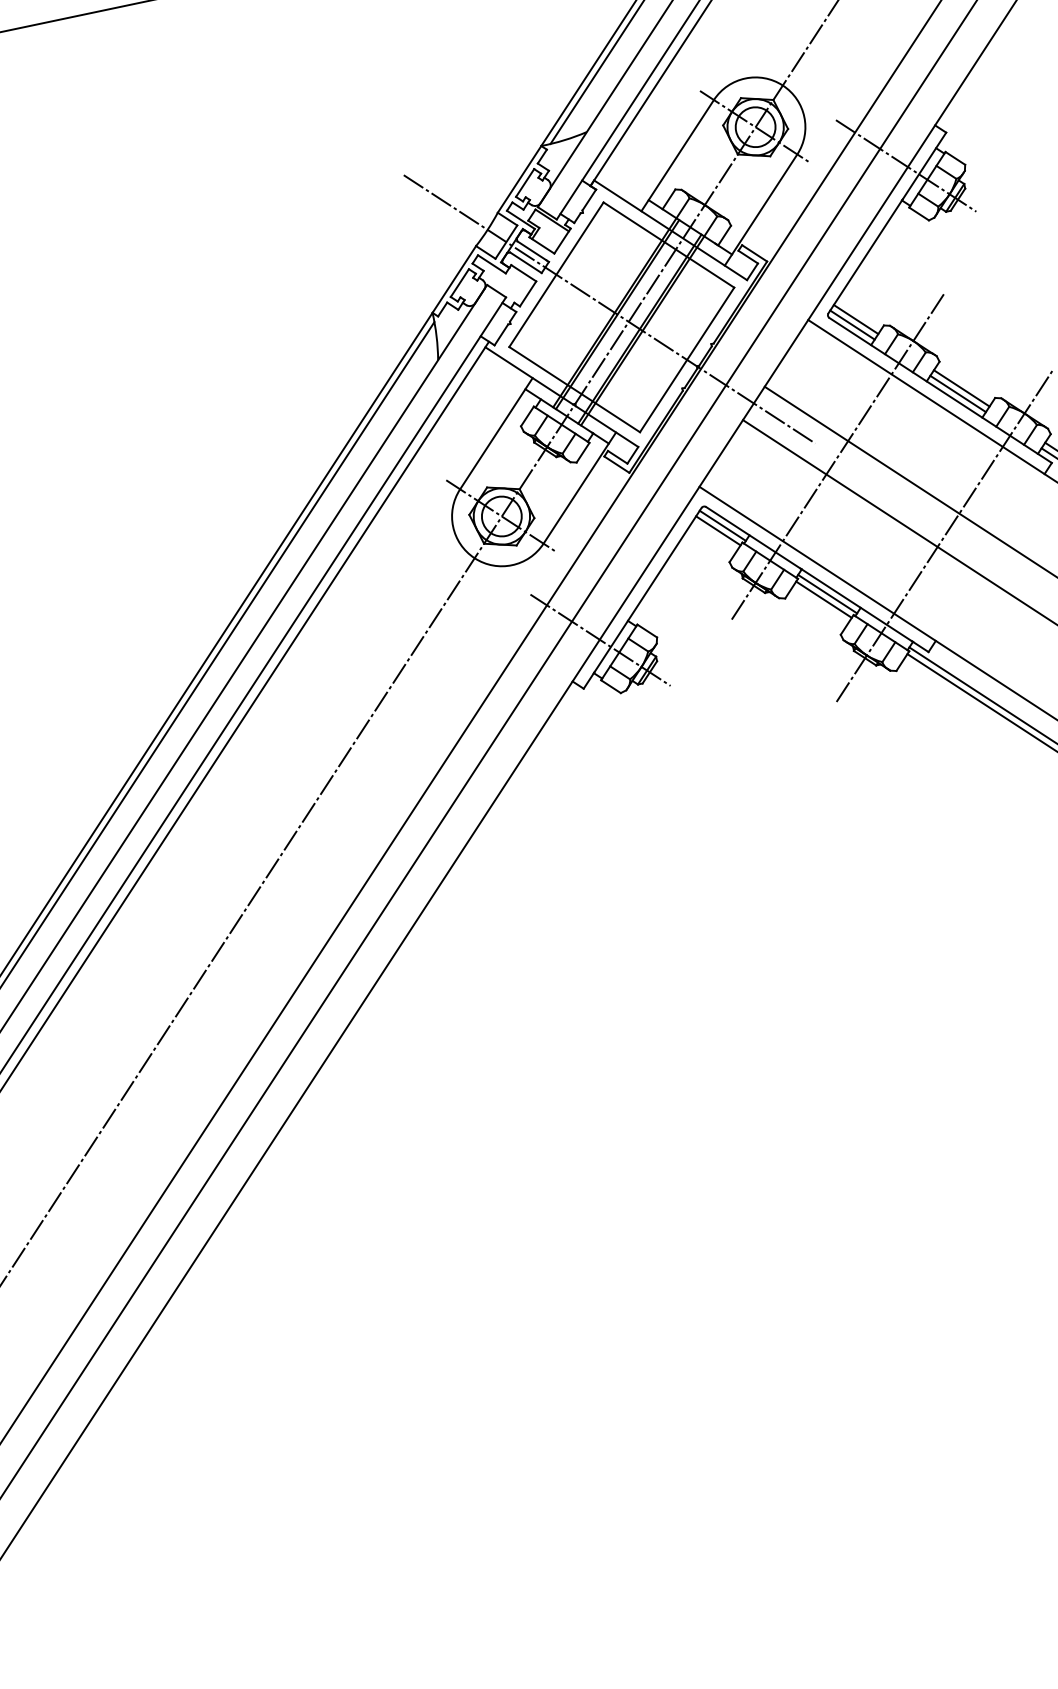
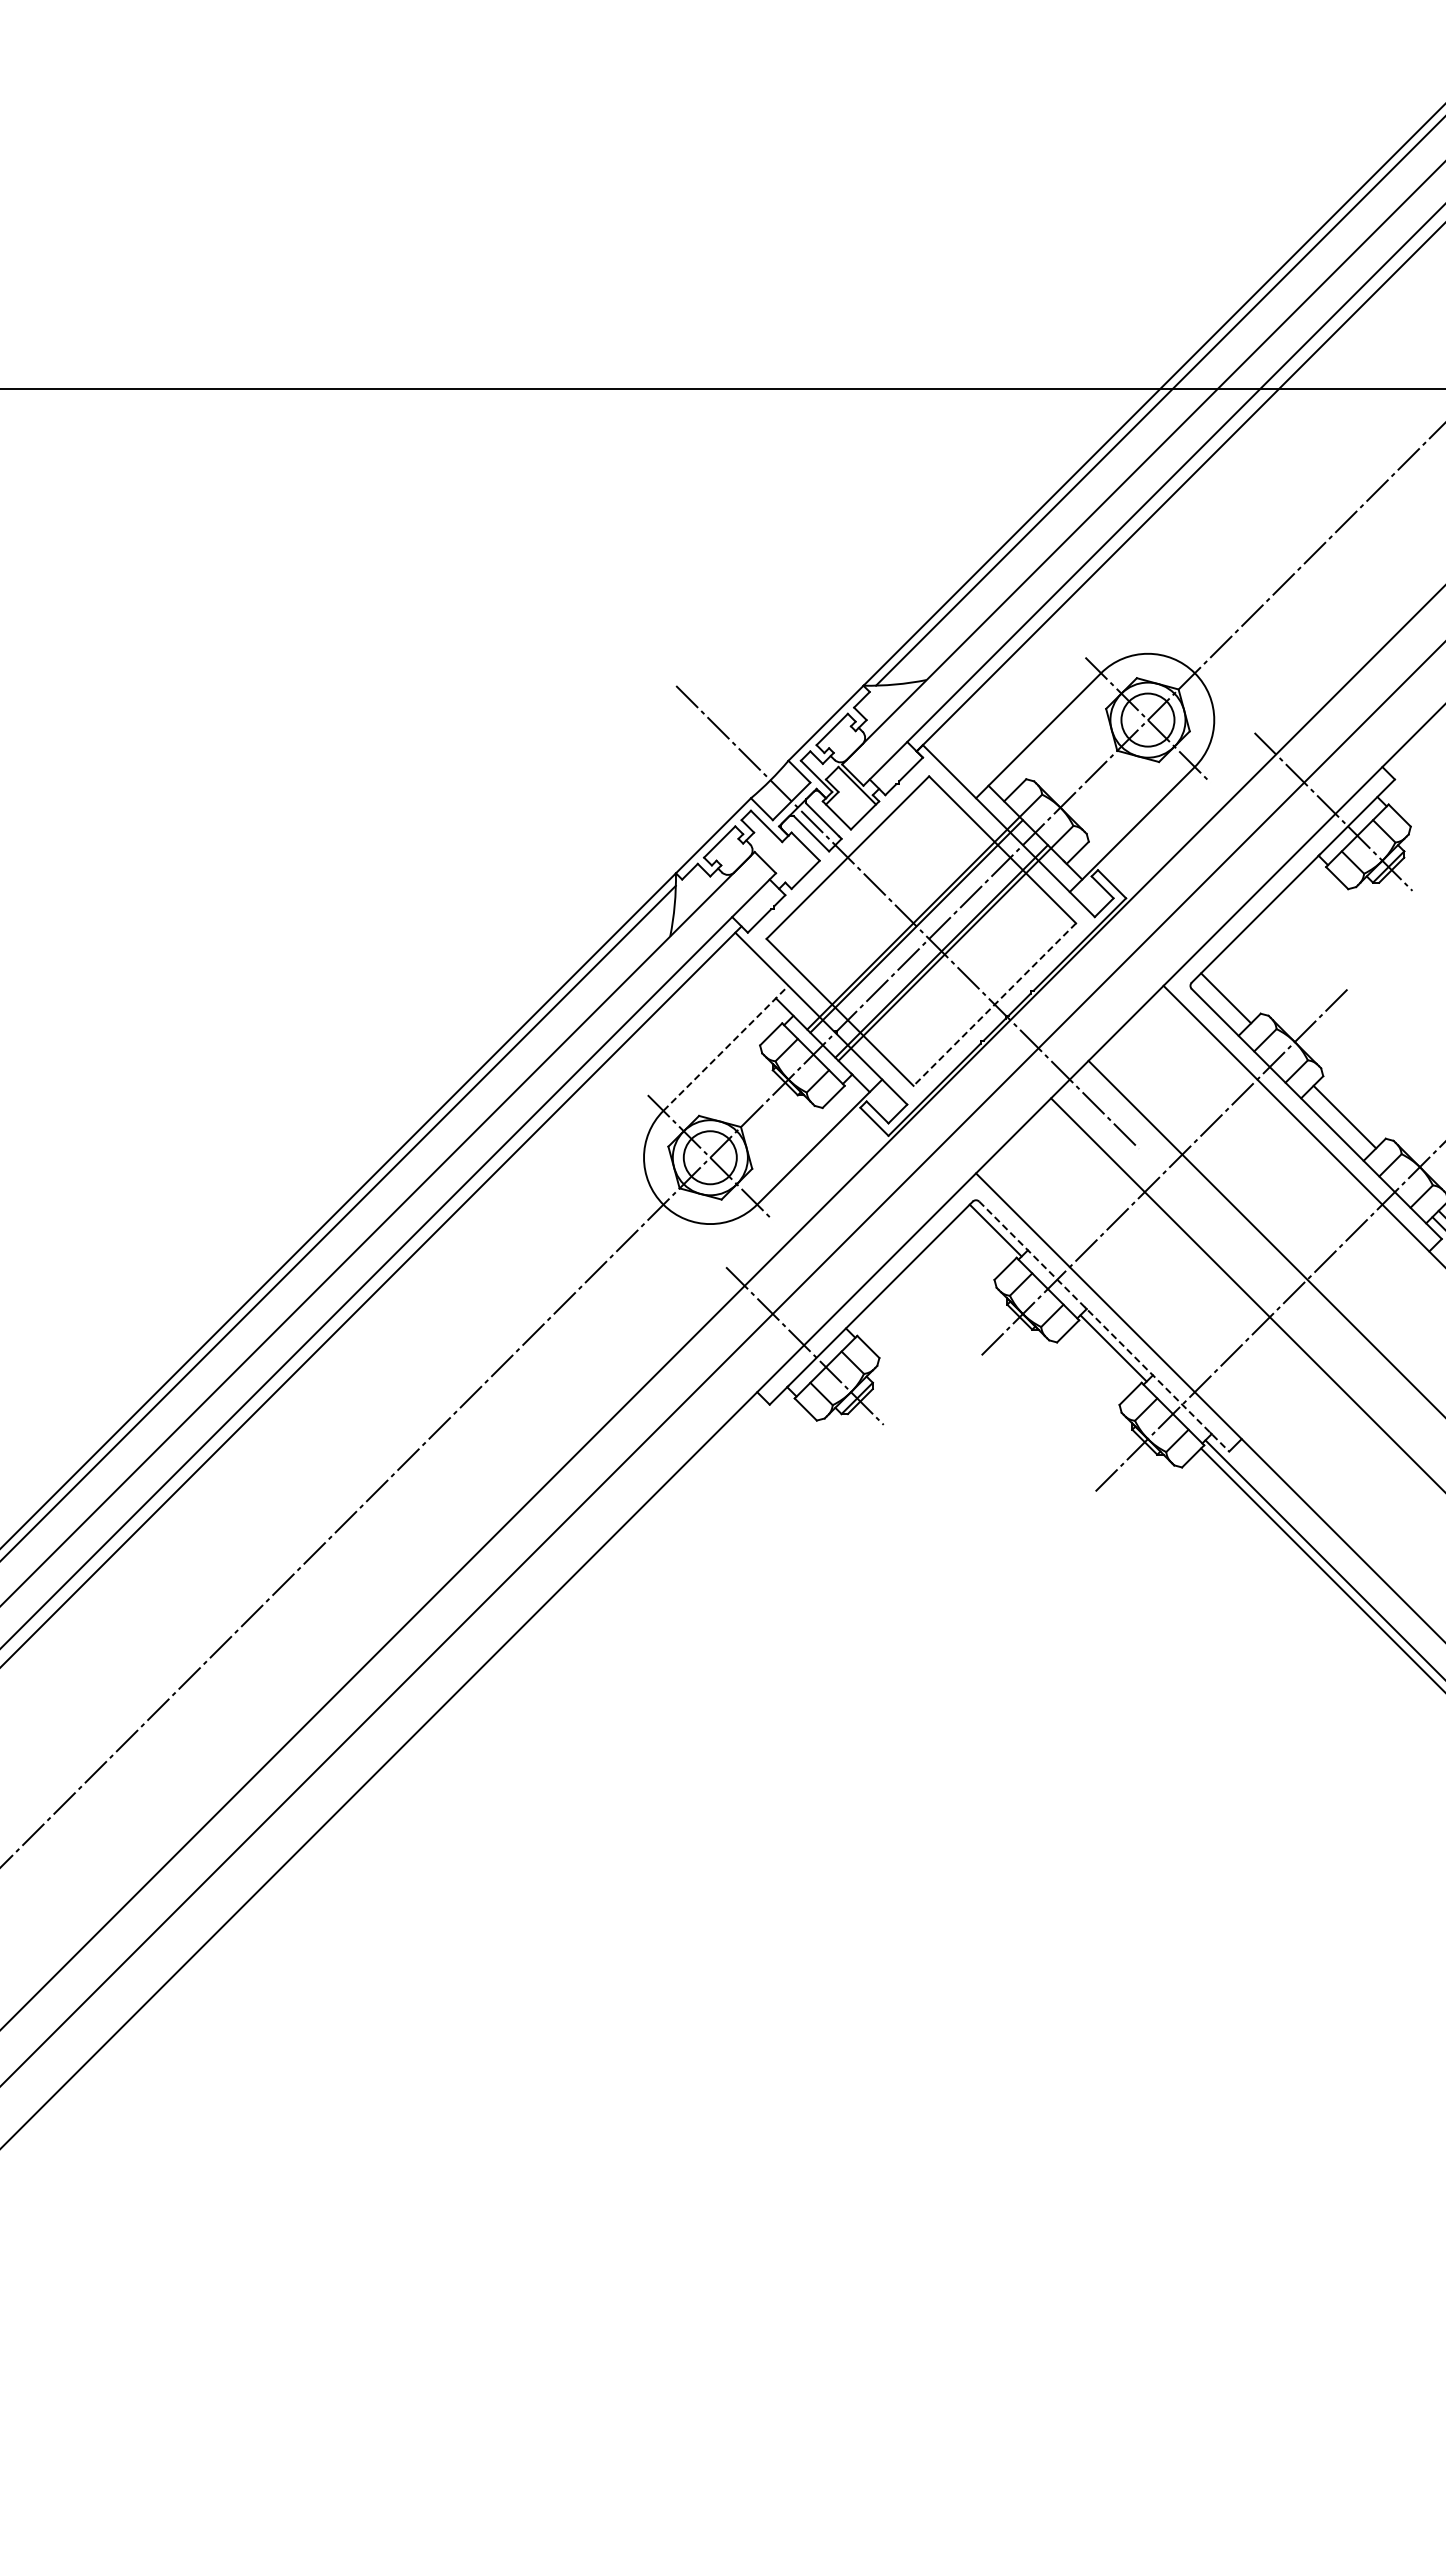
line: (852, 325) -> (1219, 1004), removed
line: (686, 359) -> (994, 1004), solid -> dashed
line: (958, 394) -> (1338, 1123), removed
line: (496, 433) -> (726, 1047), solid -> dashed
line: (718, 530) -> (988, 1235), removed
line: (817, 579) -> (1104, 1326), solid -> dashed
line: (824, 599) -> (1107, 1354), removed

